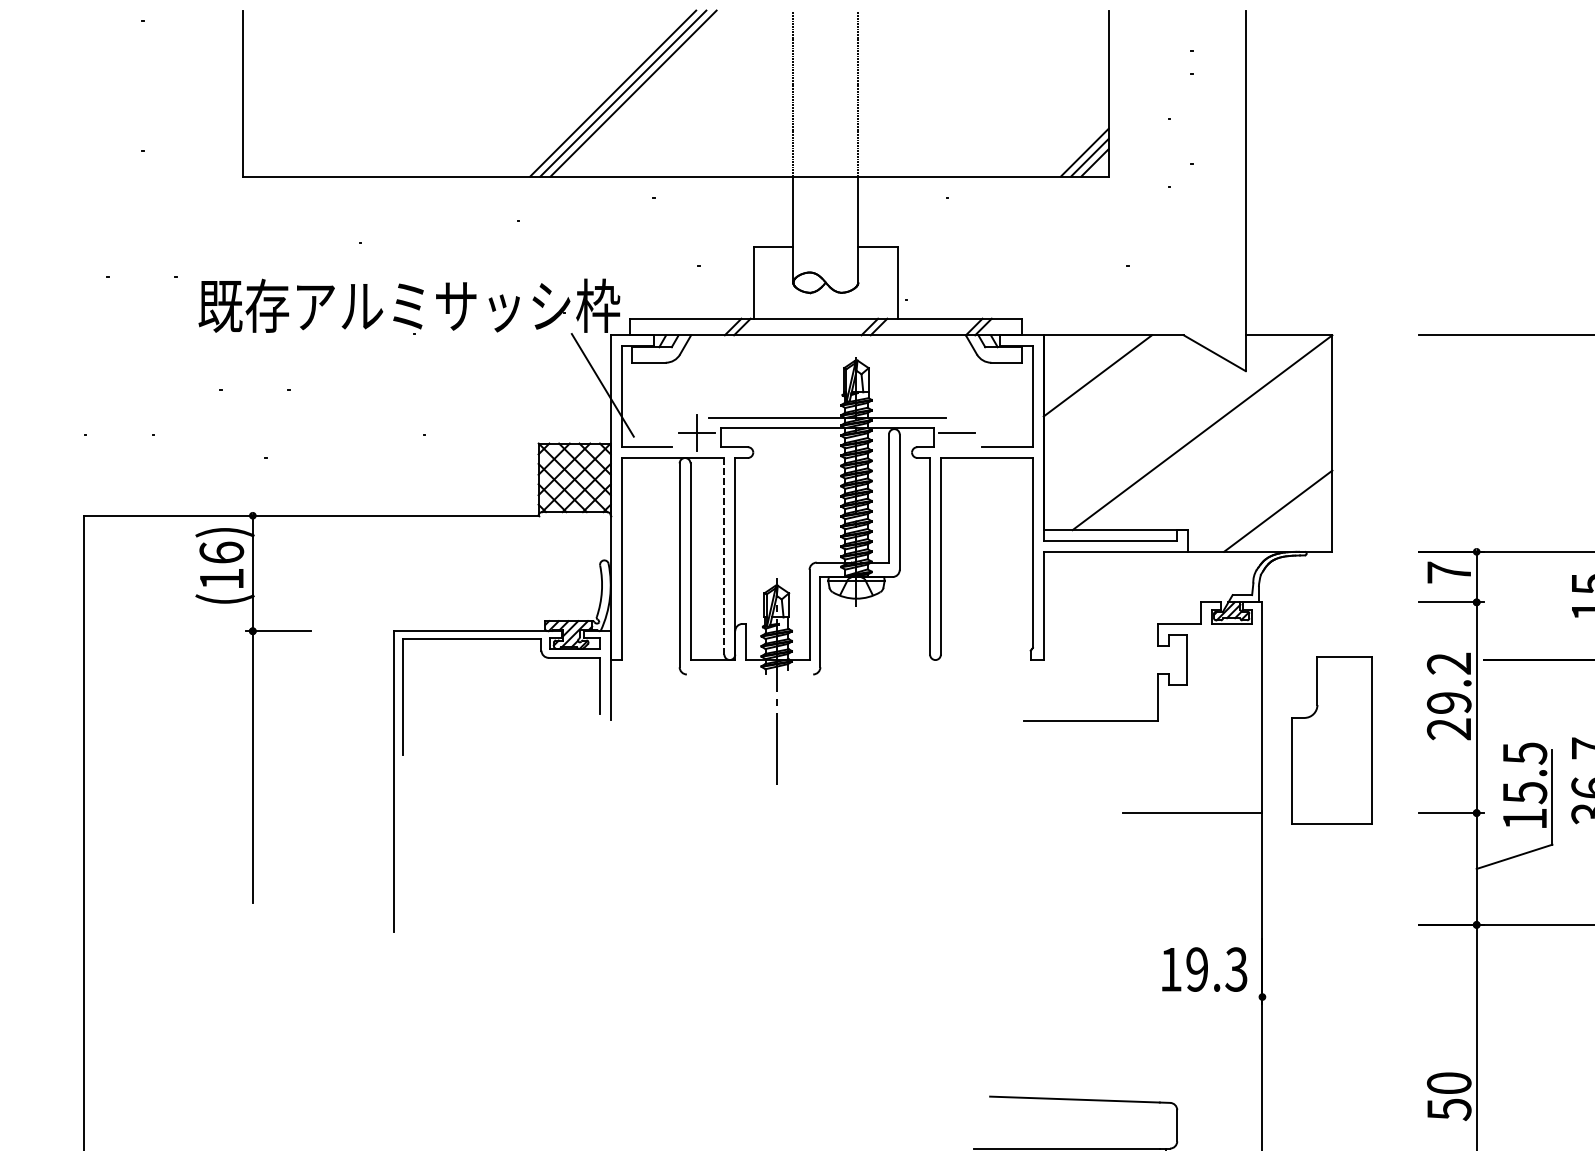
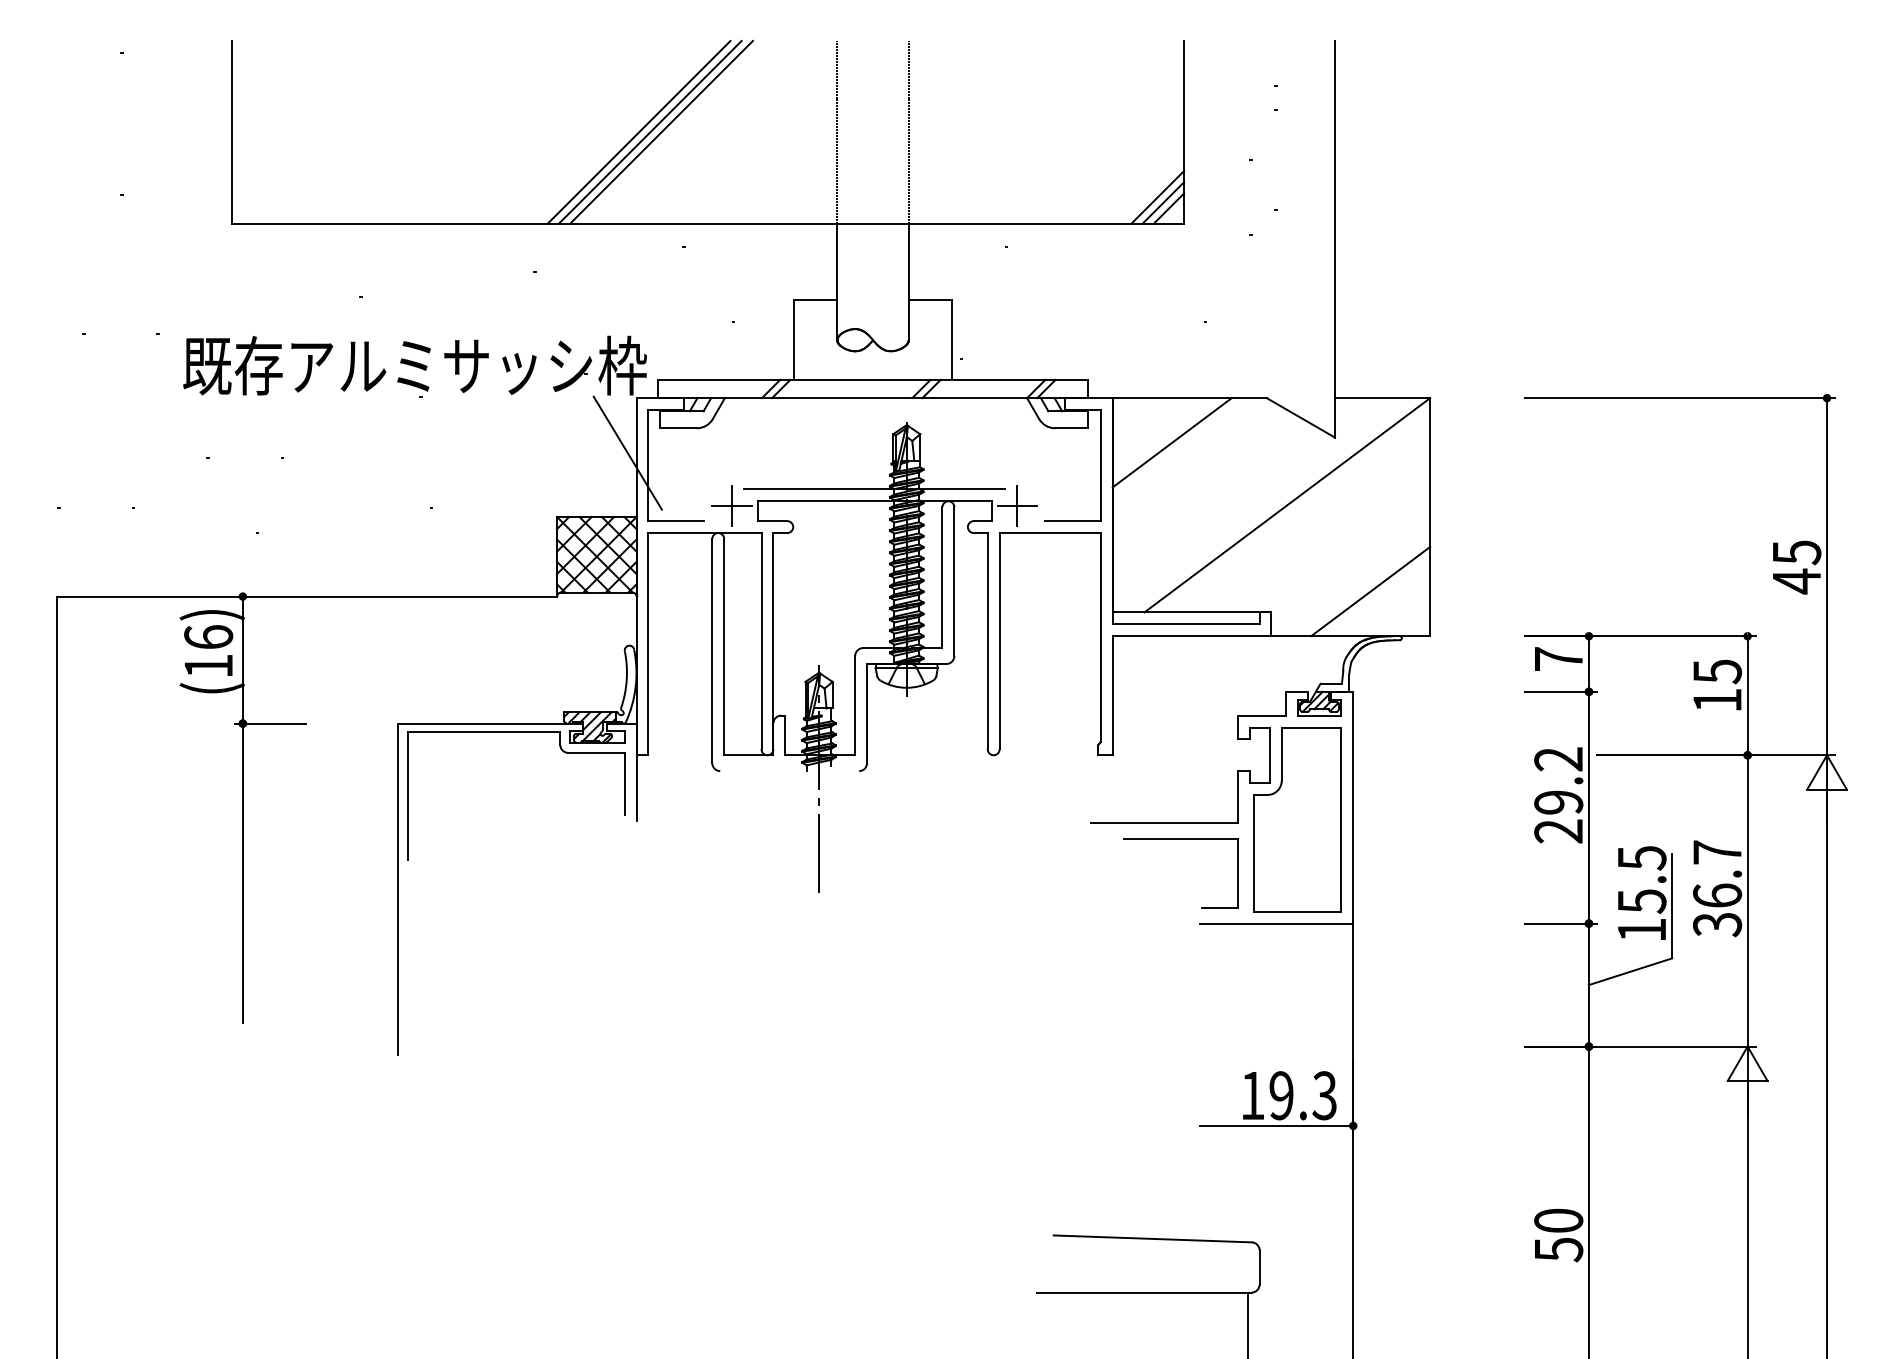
line: (957, 432) -> (1017, 505), added
line: (724, 555) -> (761, 640), dashed -> solid
part: (1105, 736) -> (1180, 839), added
part: (1331, 740) -> (1297, 819), moved
line: (1192, 996) -> (1276, 1125), added

